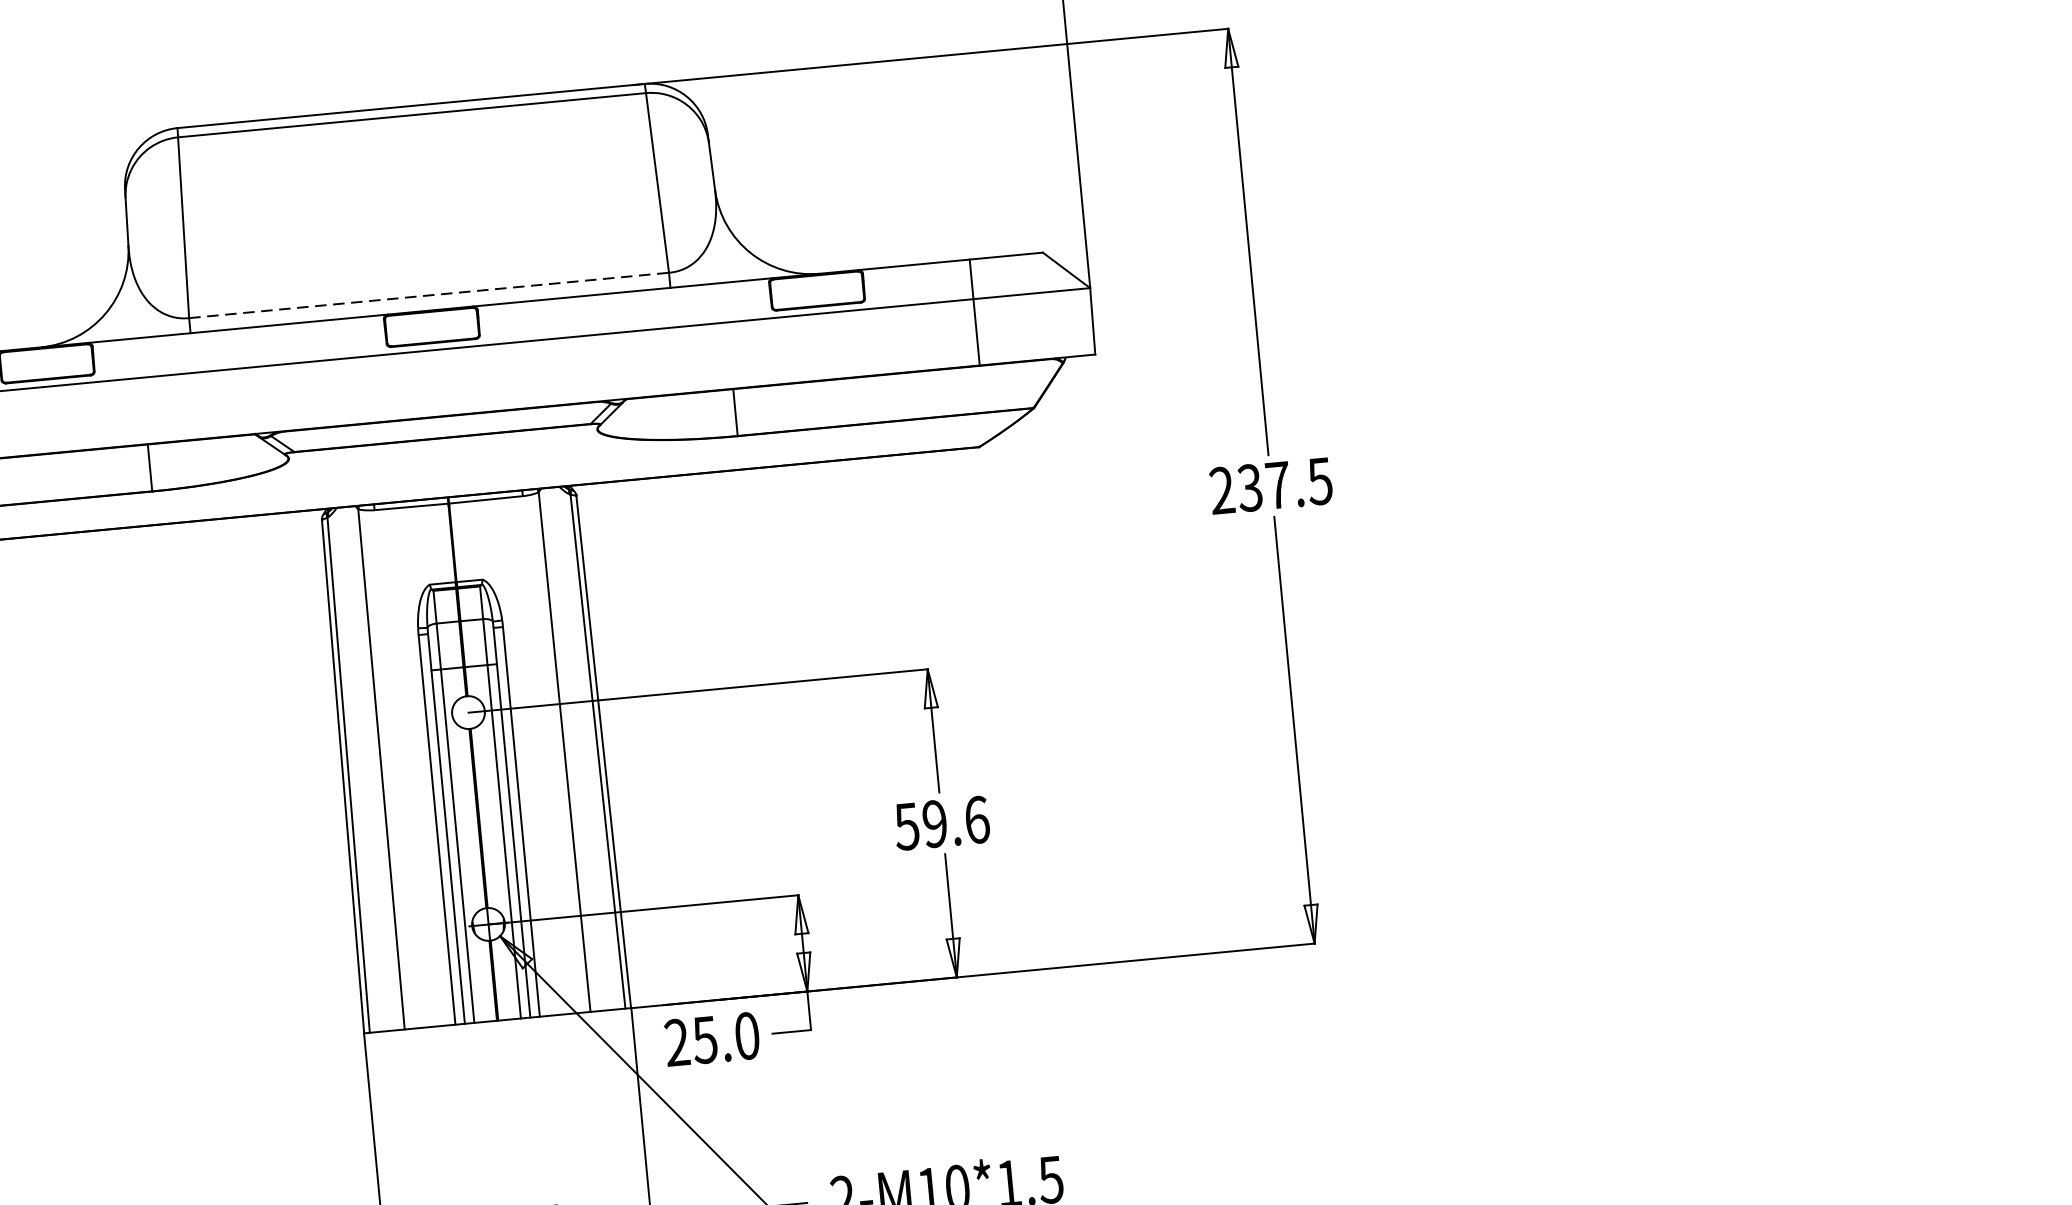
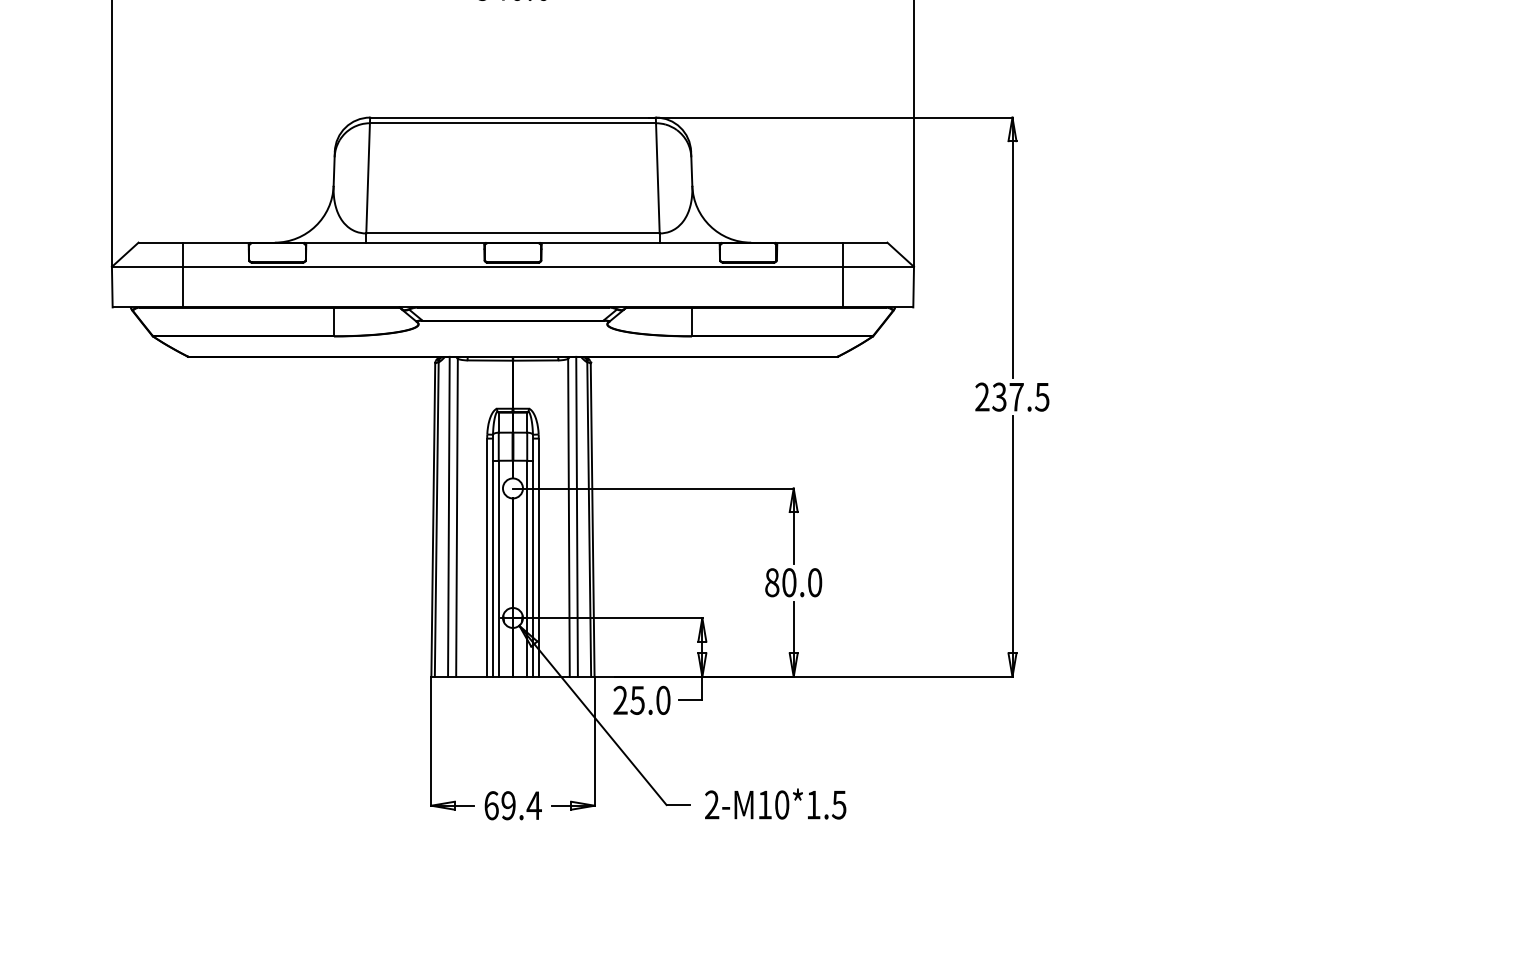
line: (428, 295) -> (512, 233), dashed -> solid
line: (576, 748) -> (576, 516), added
line: (367, 768) -> (448, 516), added
text: (941, 823) -> (793, 582), 59.6 -> 80.0

